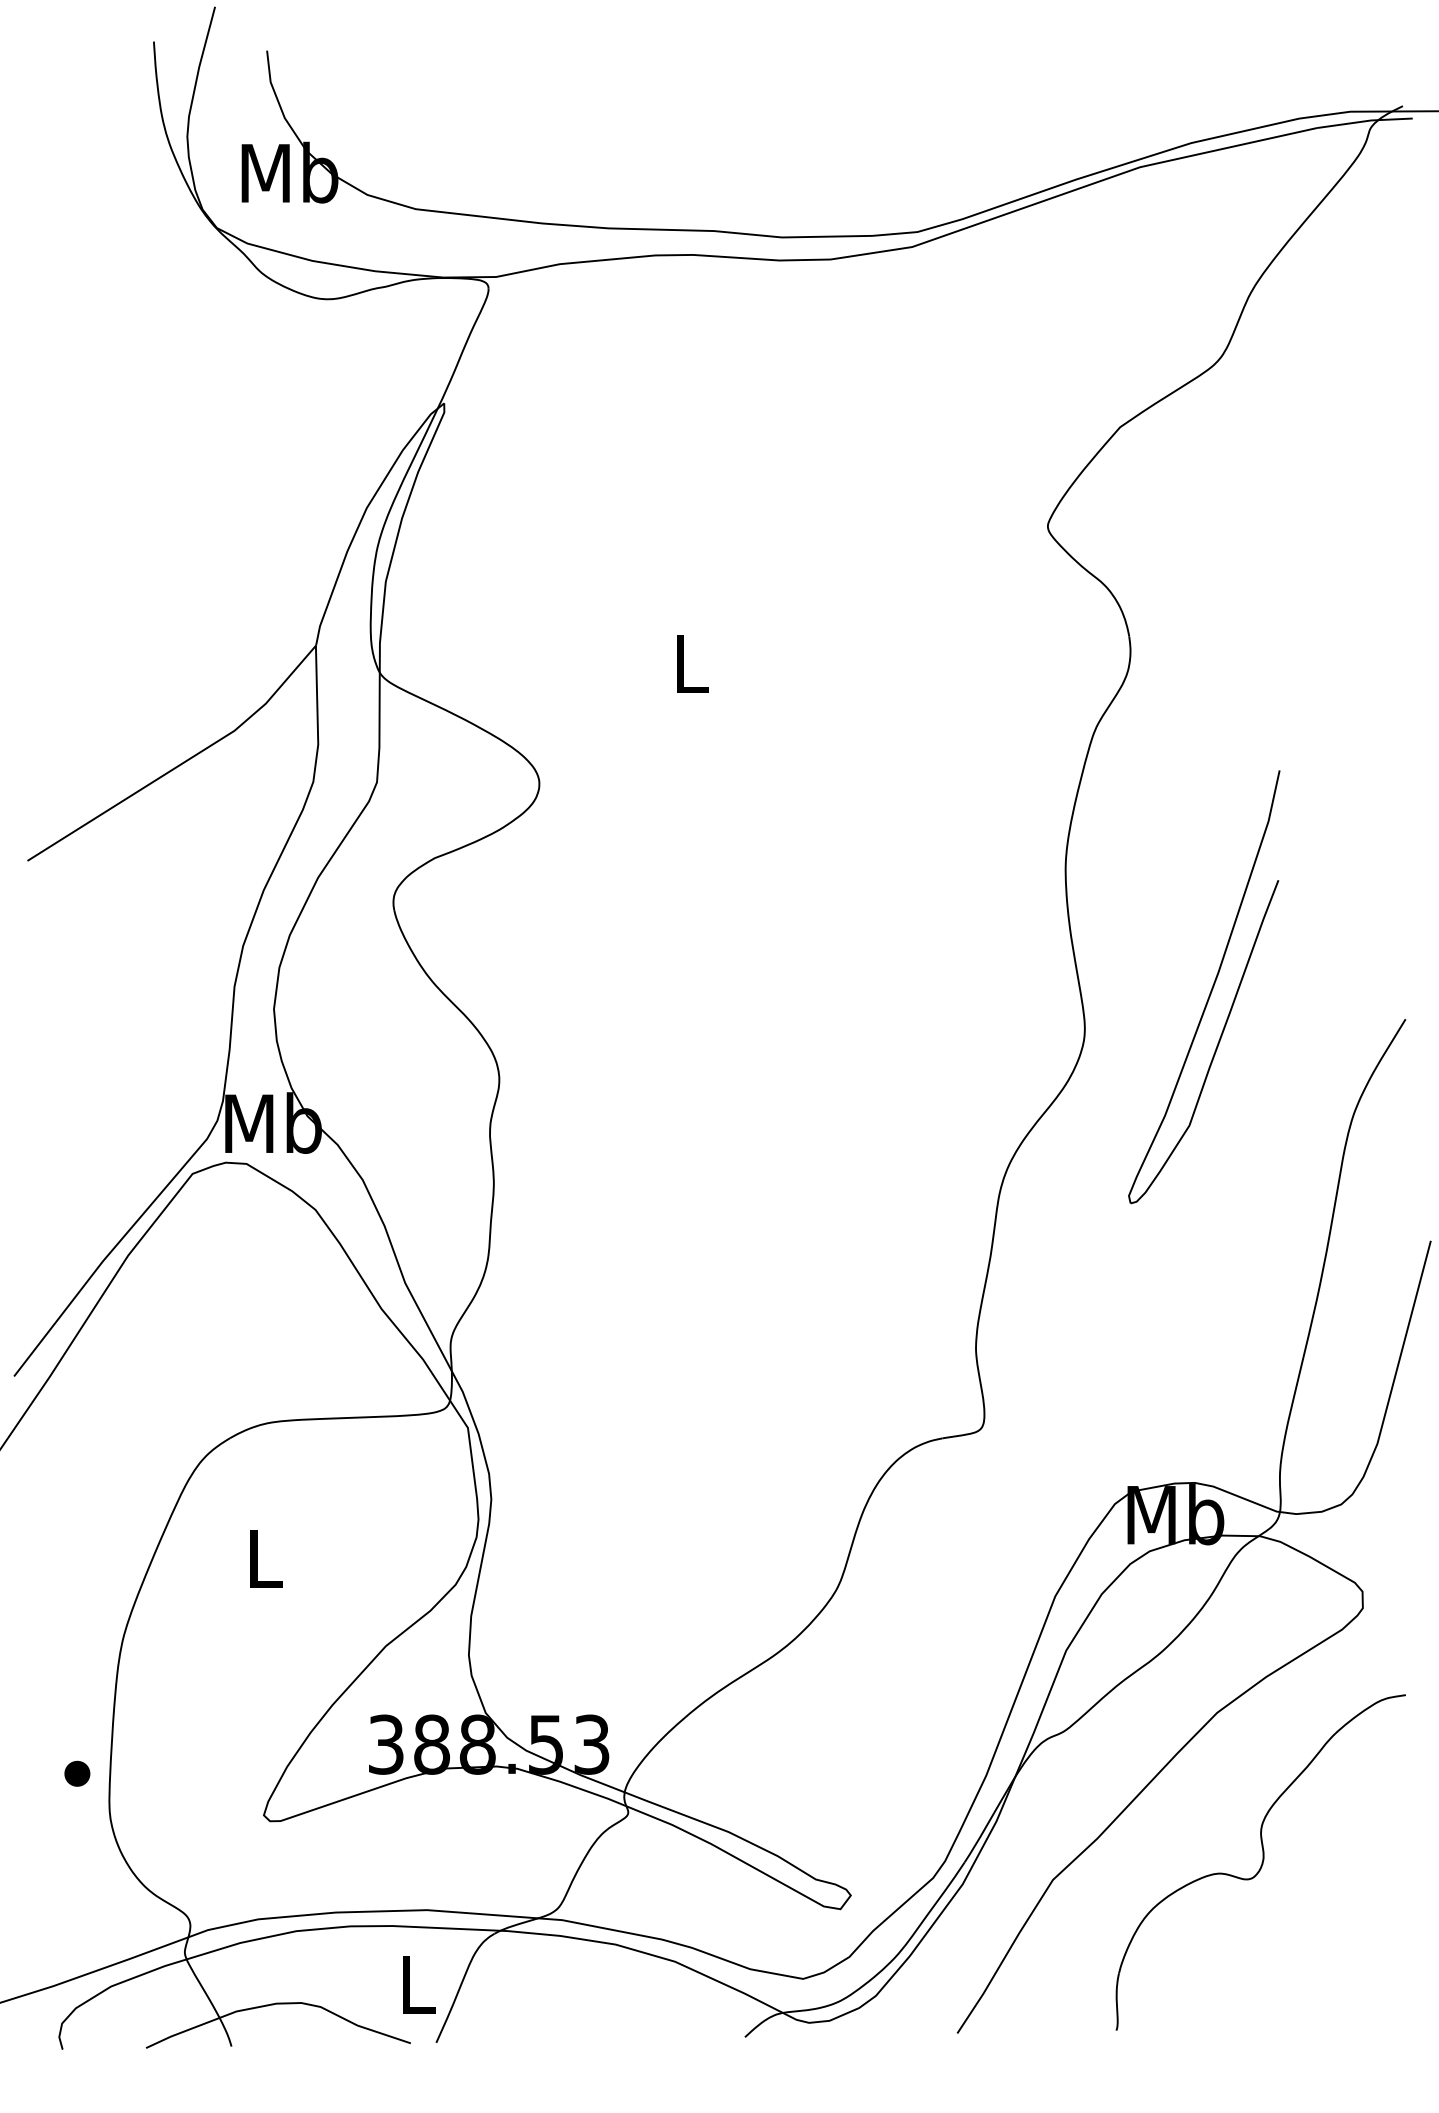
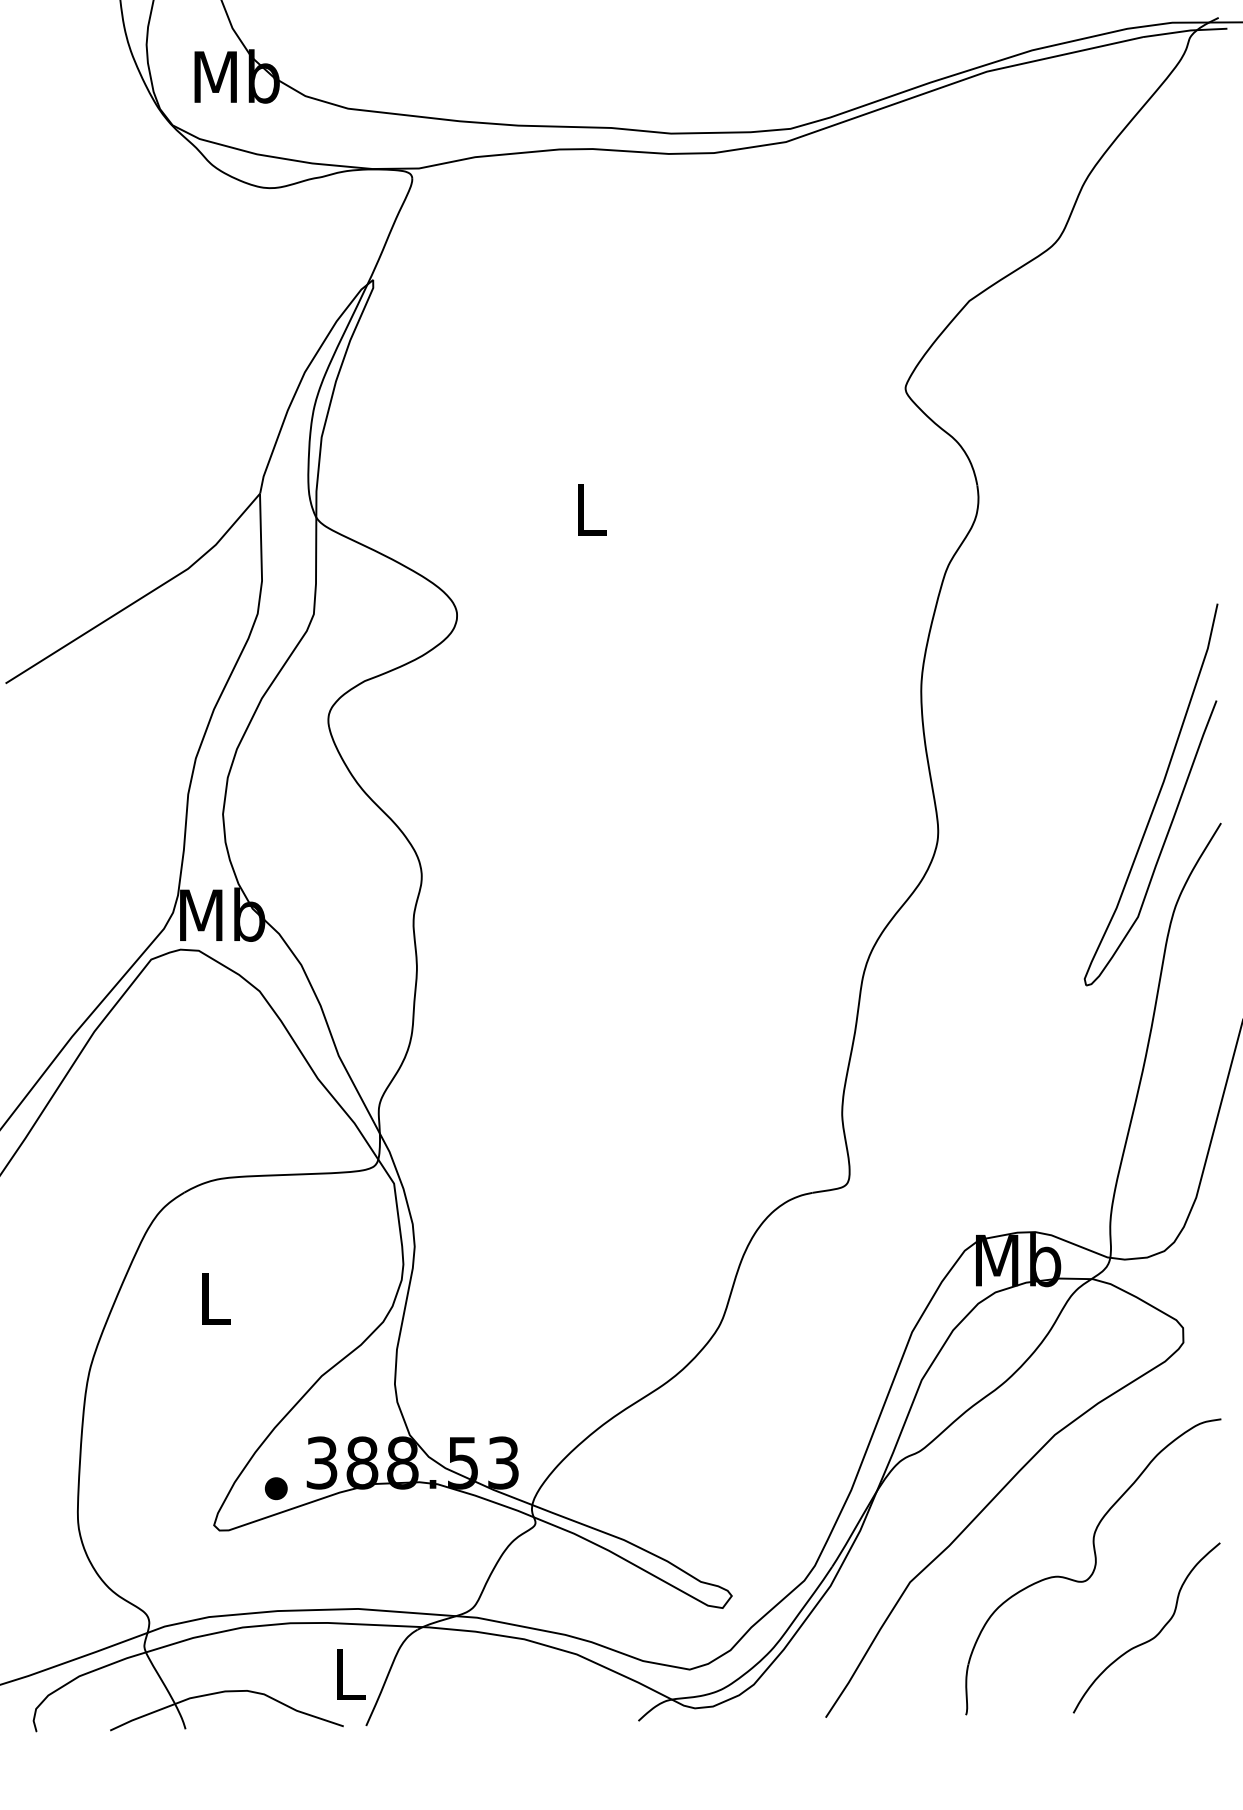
part: (1210, 990) -> (1156, 797), moved
part: (77, 1773) -> (276, 1488), moved
curve: (1326, 1943) -> (1151, 1638), added

